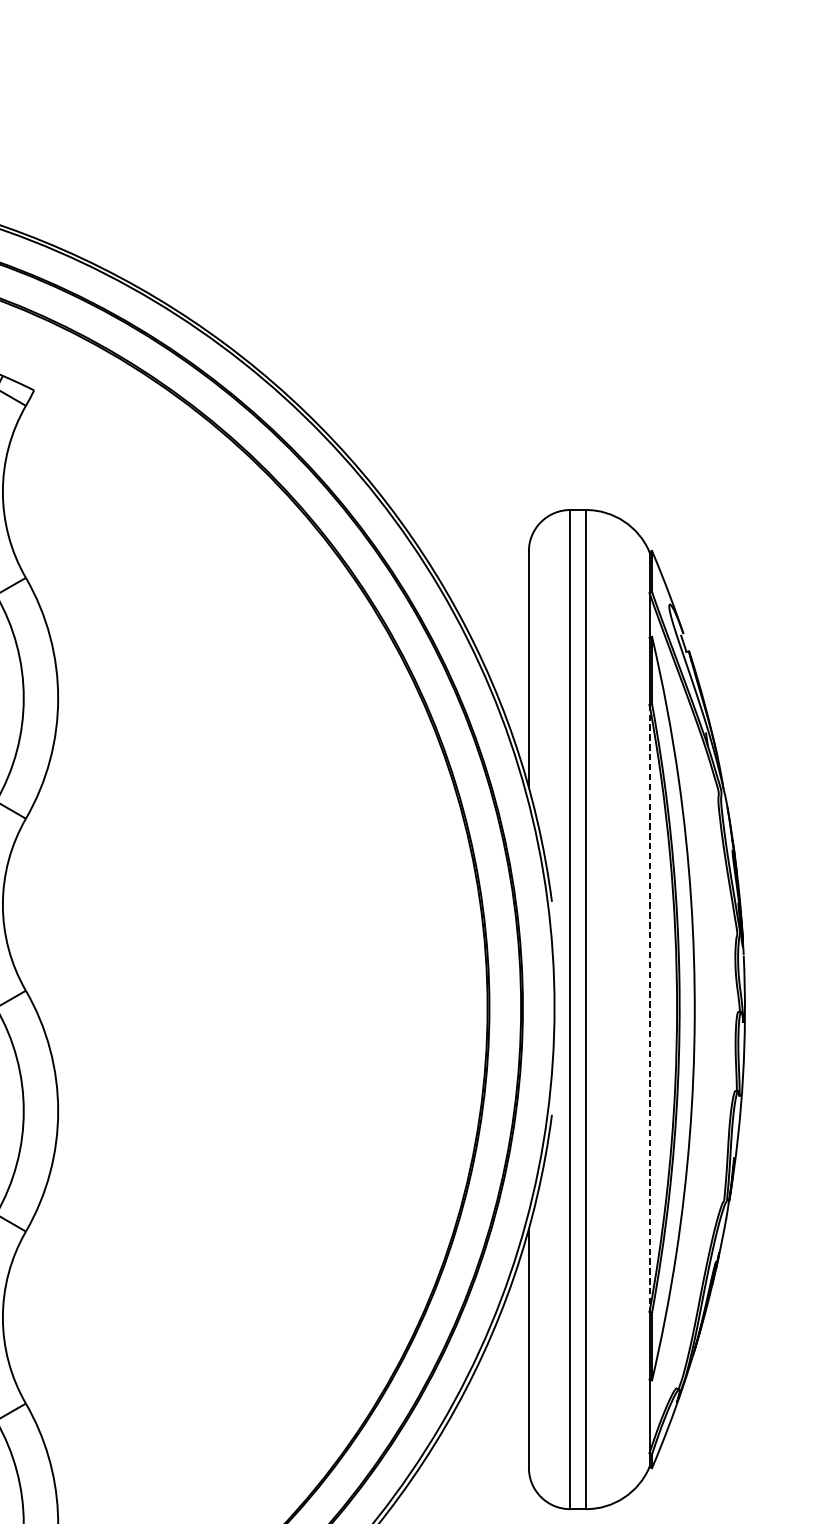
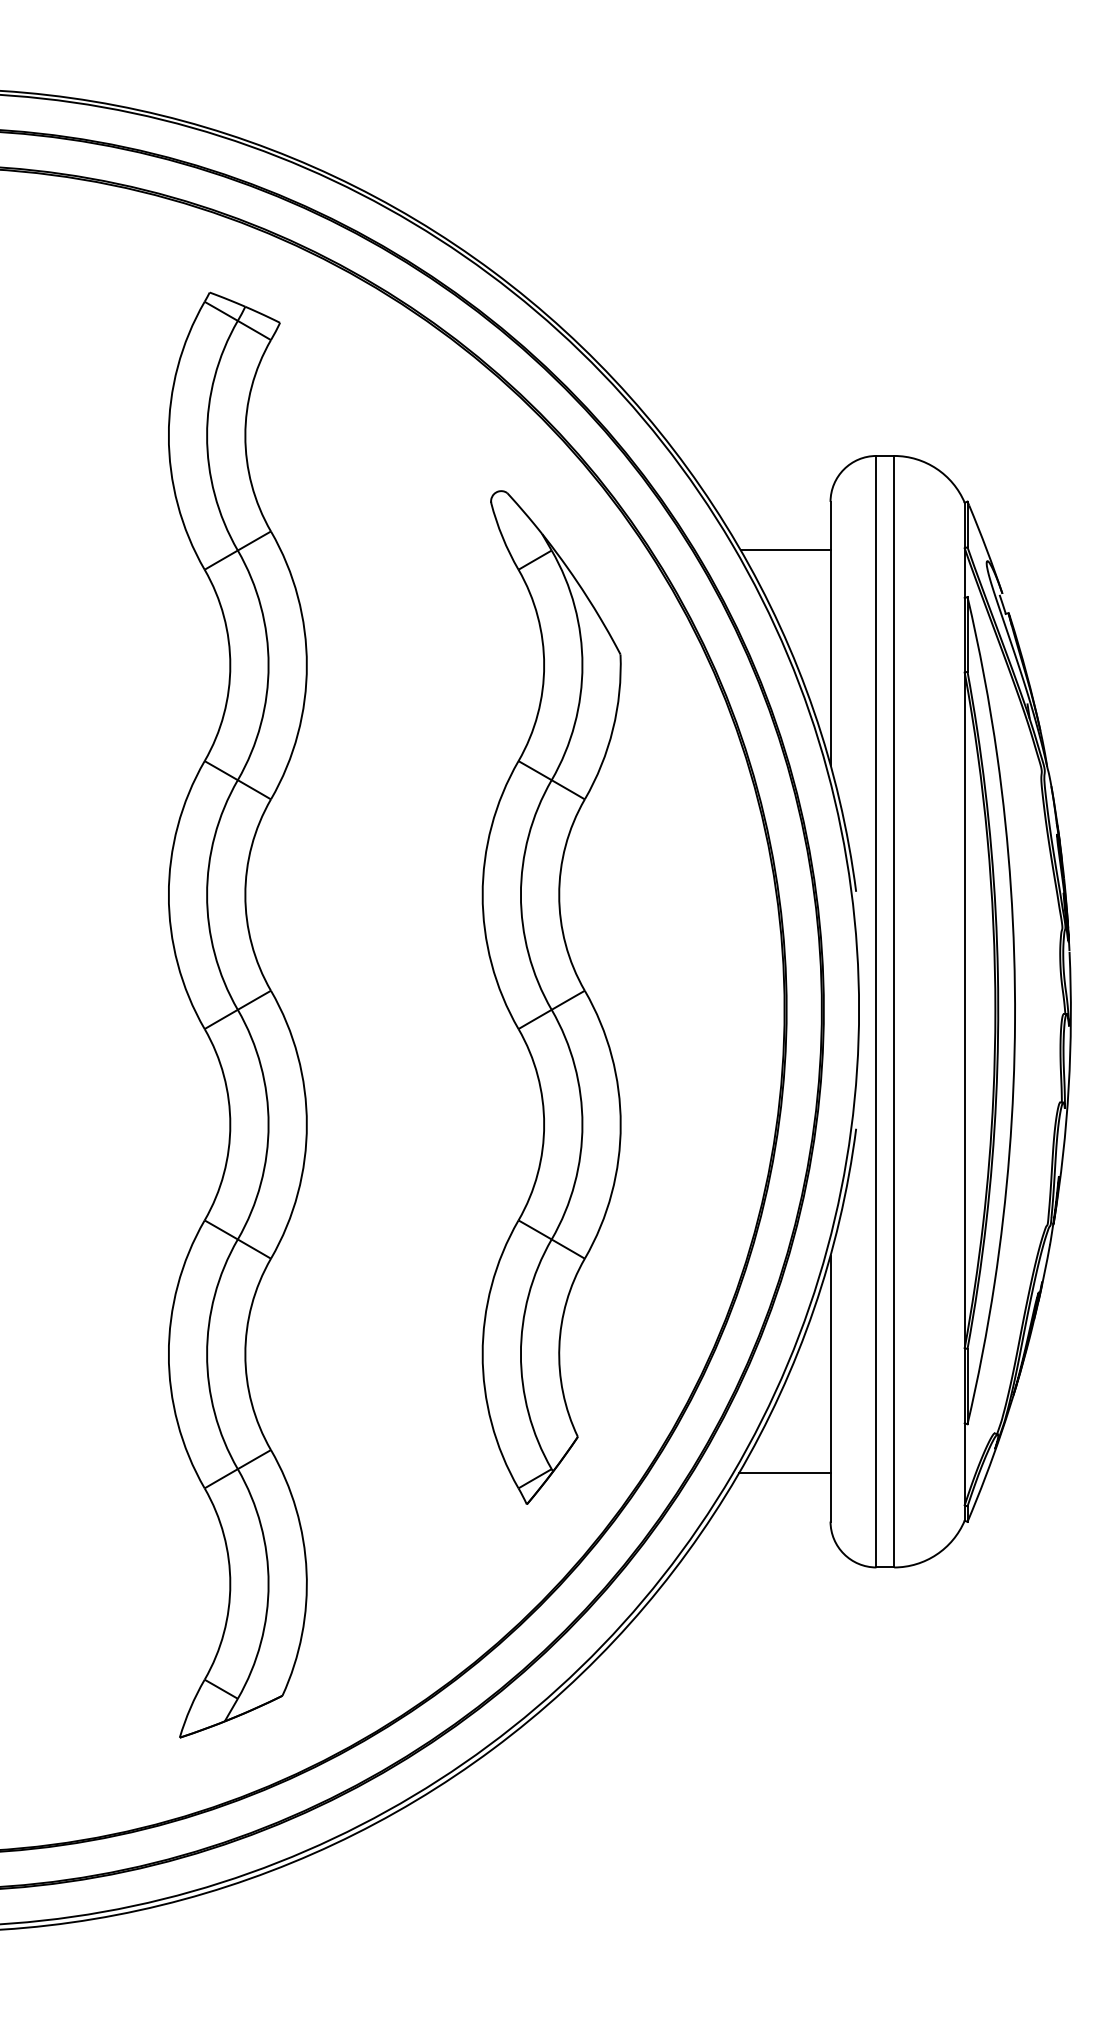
line: (488, 595) -> (785, 550), added
part: (278, 996) -> (551, 997), added
line: (649, 1008) -> (964, 1010), dashed -> solid
line: (487, 1424) -> (784, 1473), added

